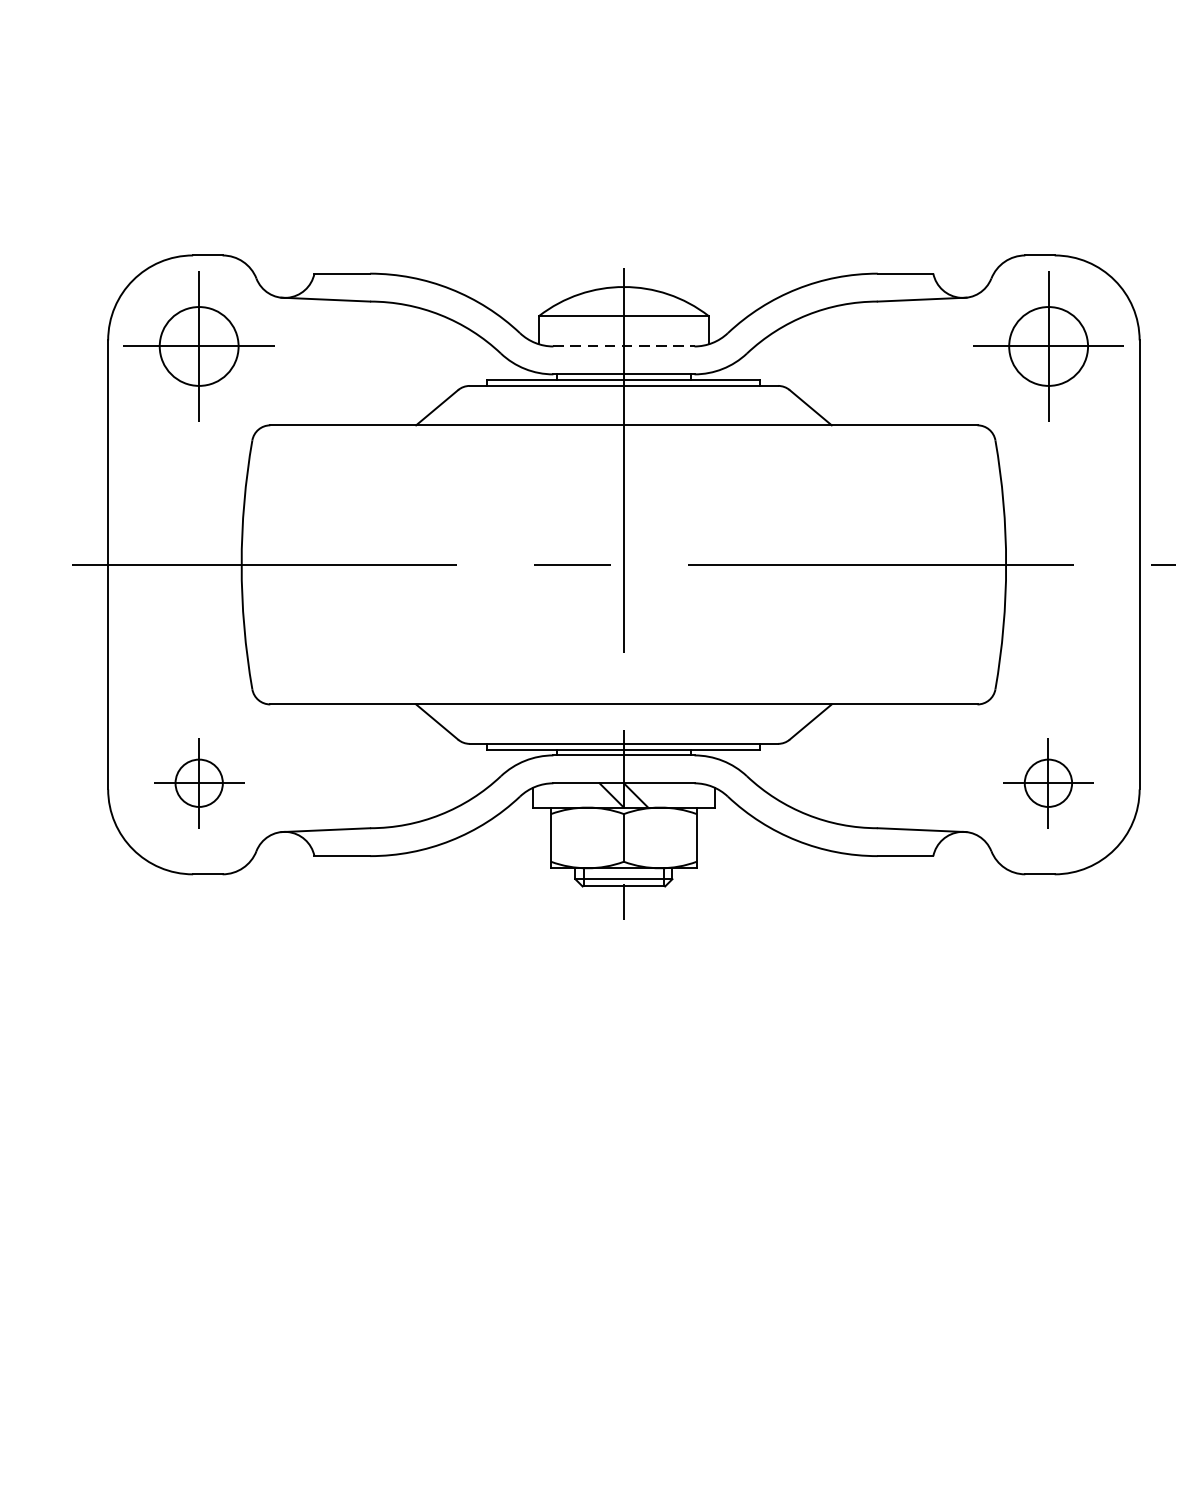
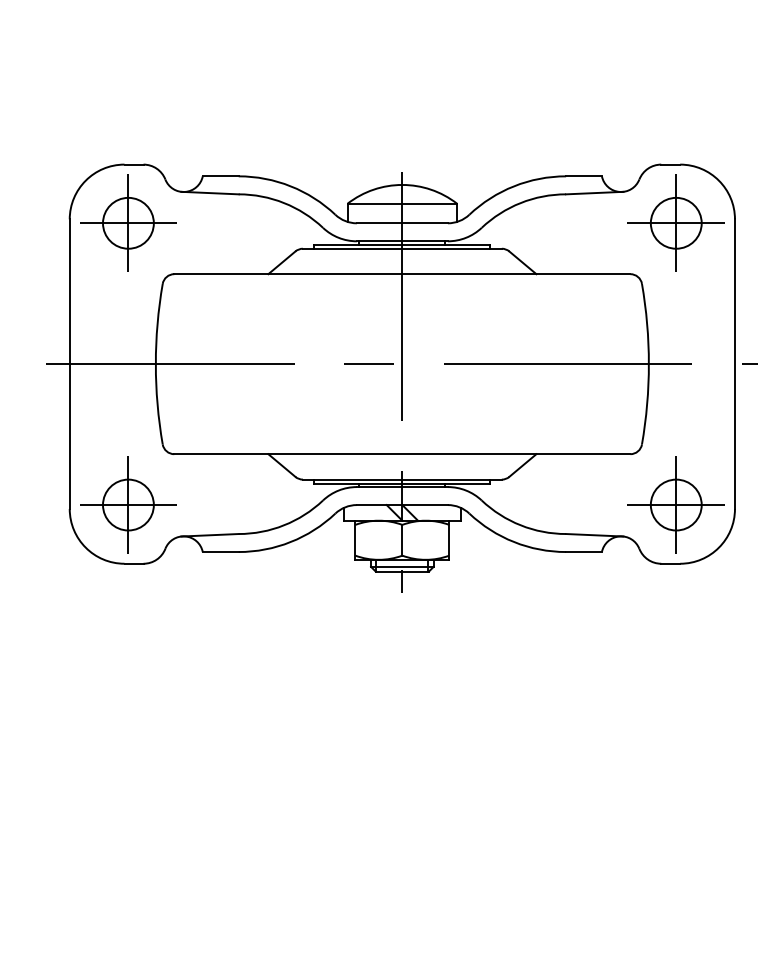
line: (624, 346) -> (402, 223), dashed -> solid
part: (199, 782) -> (128, 504), size x1.67
part: (1047, 782) -> (675, 504), size x1.67

